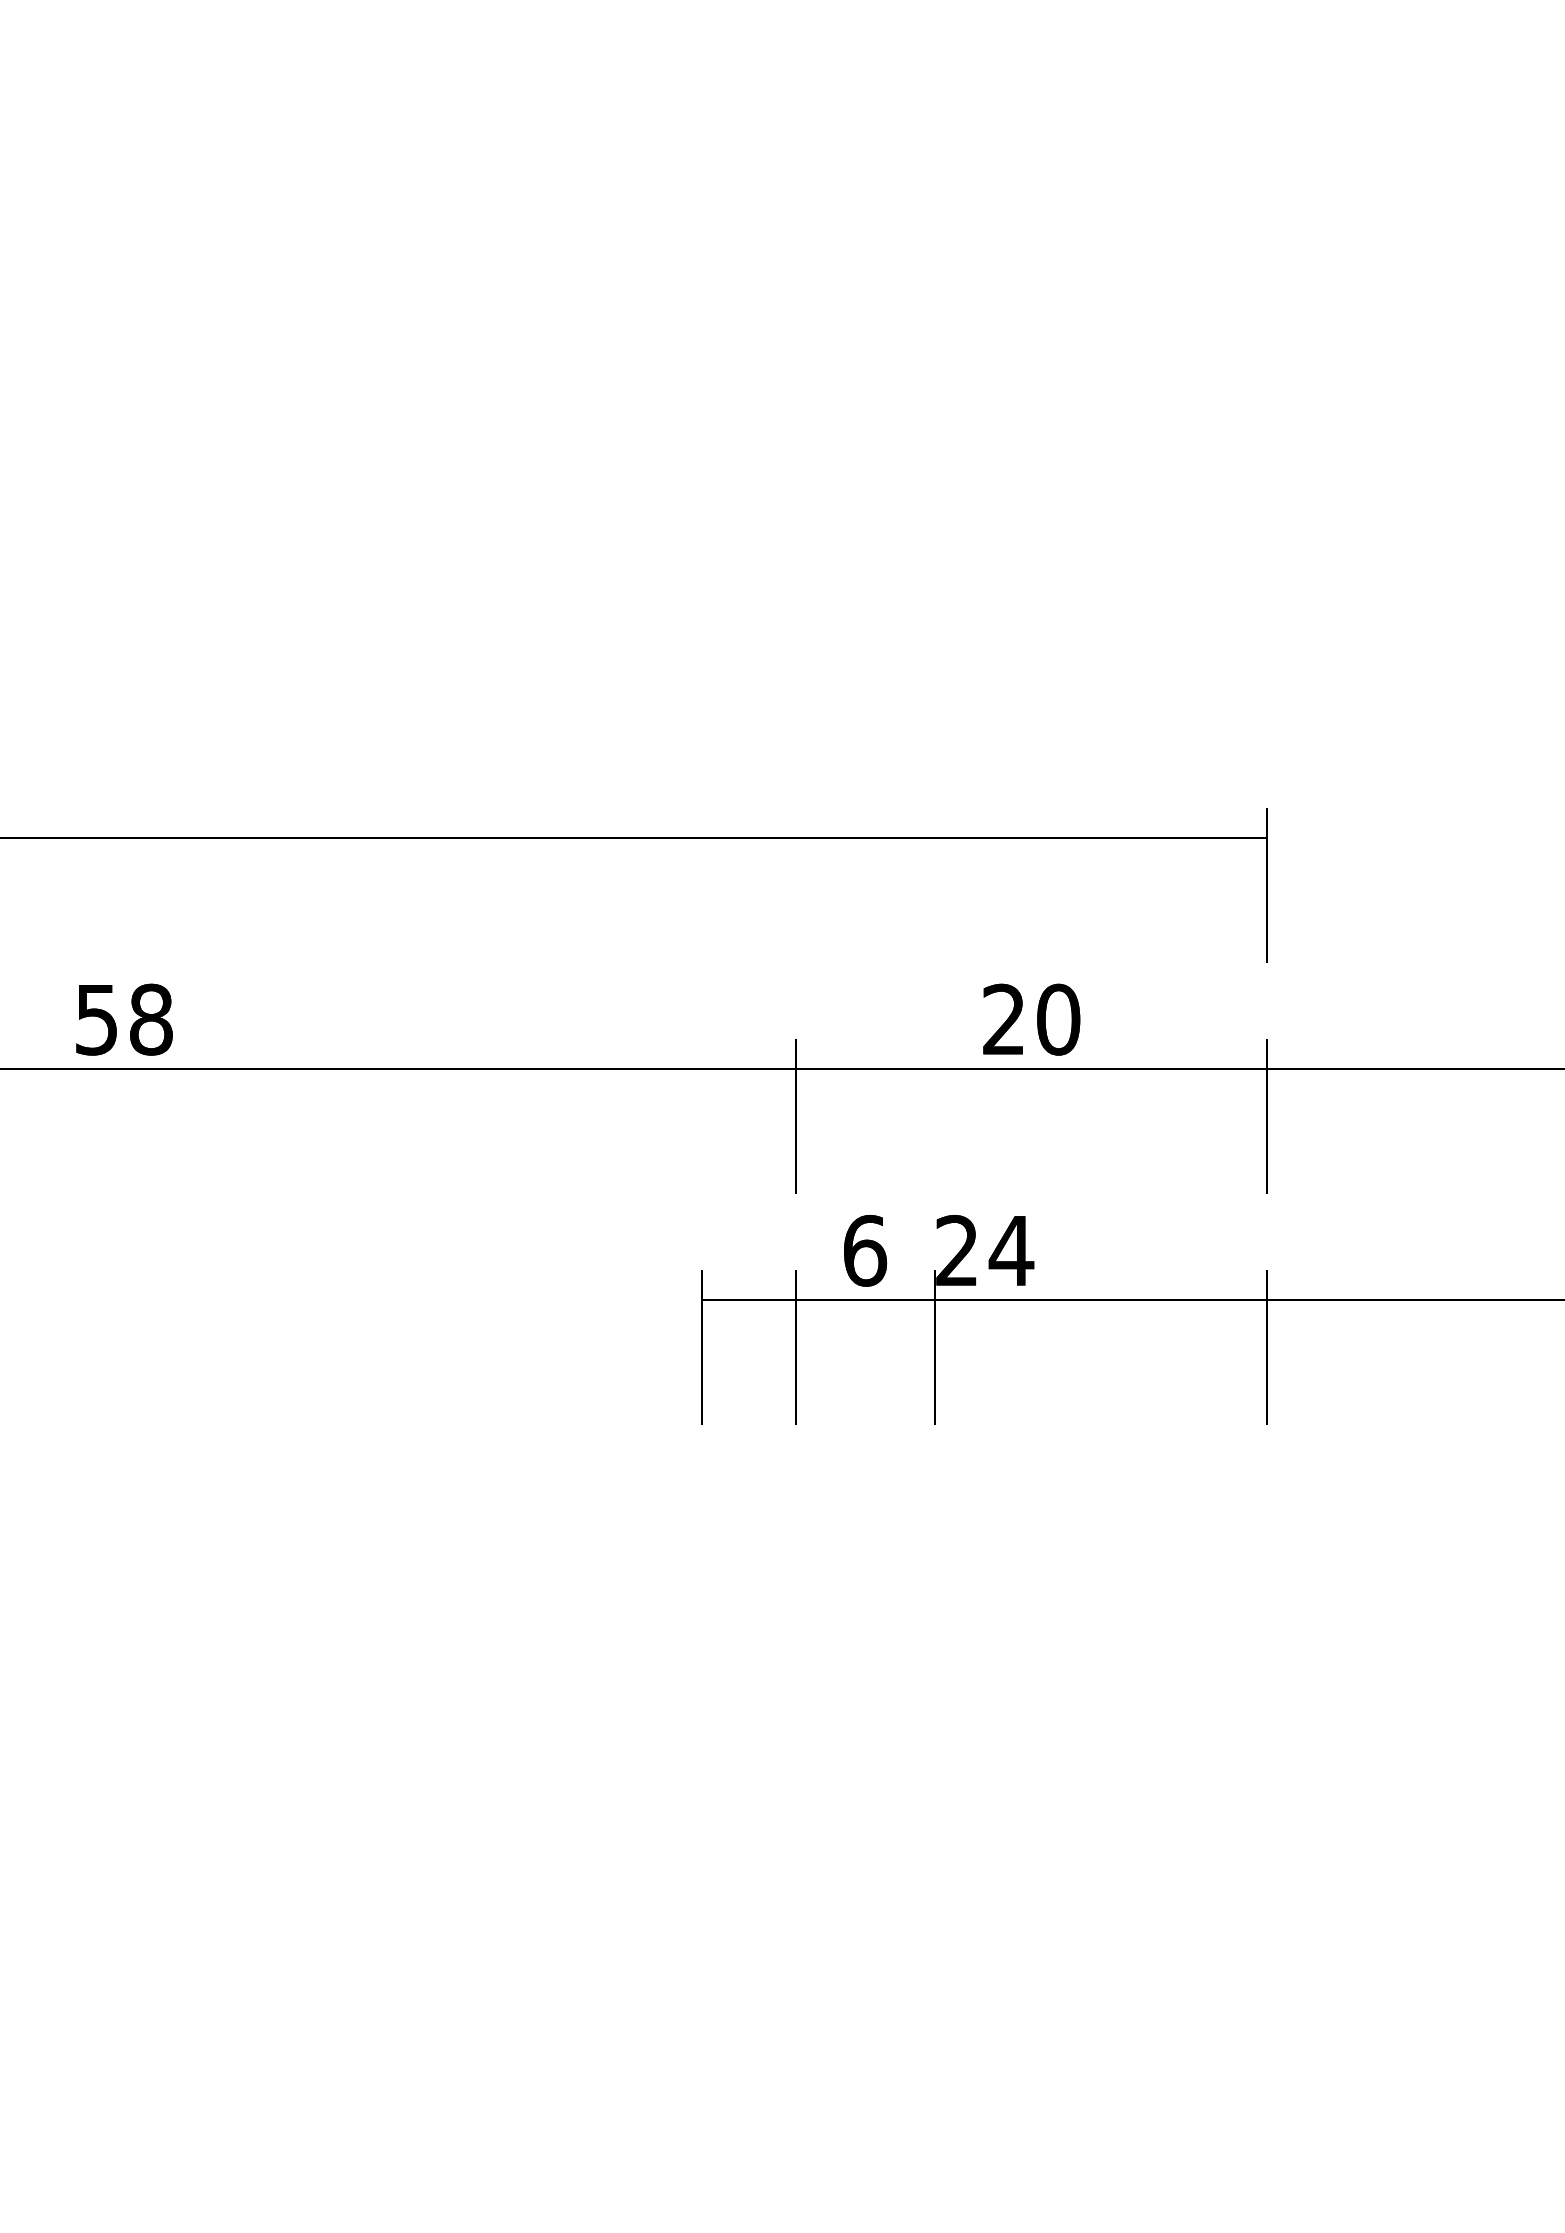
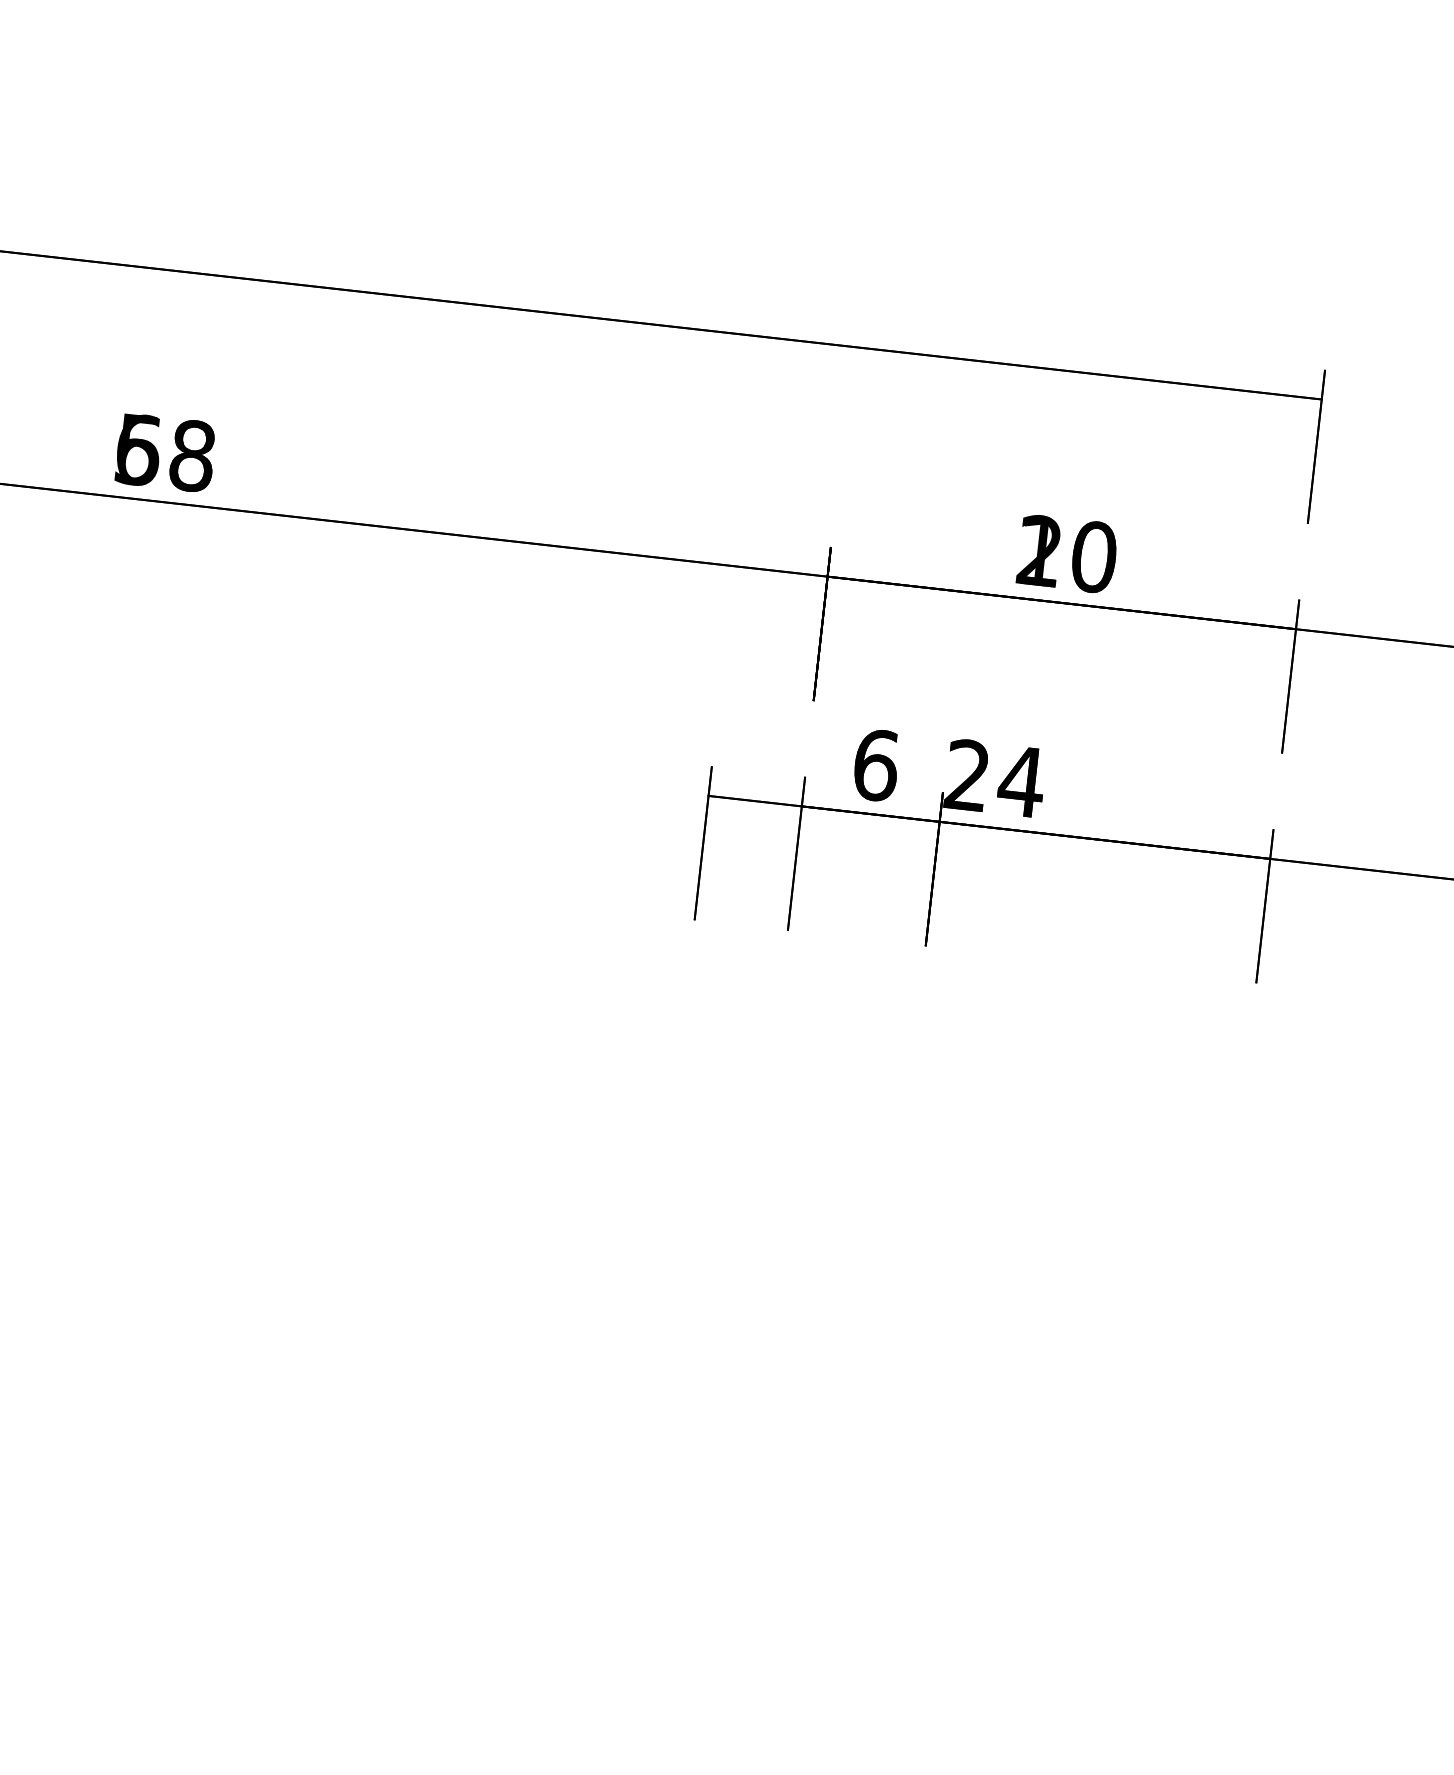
text: (1003, 1018) -> (1039, 549), 20 -> 10
text: (96, 1019) -> (138, 449), 58 -> 68

